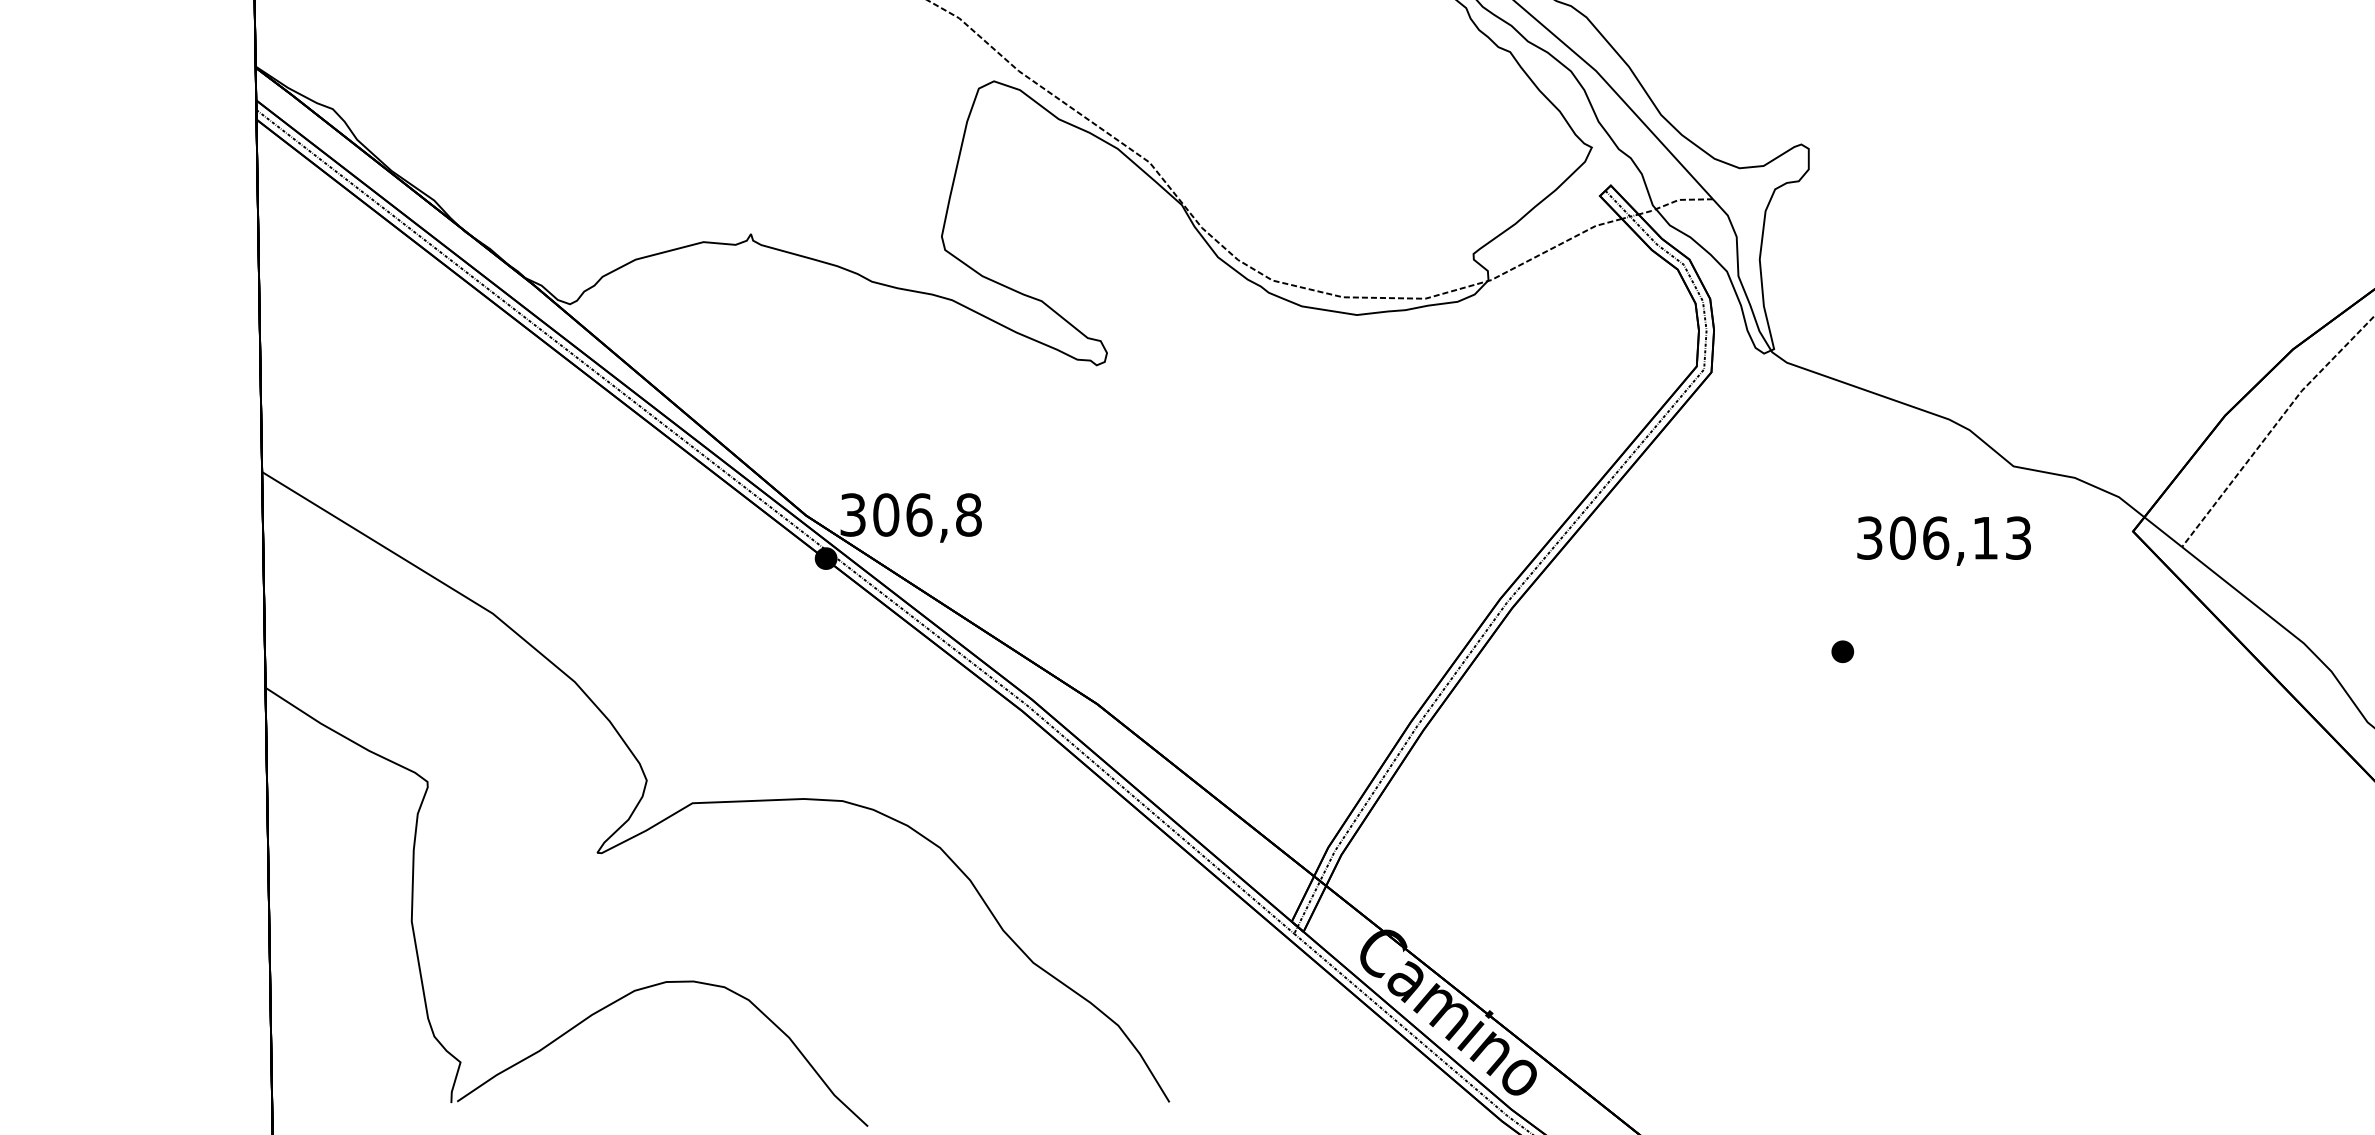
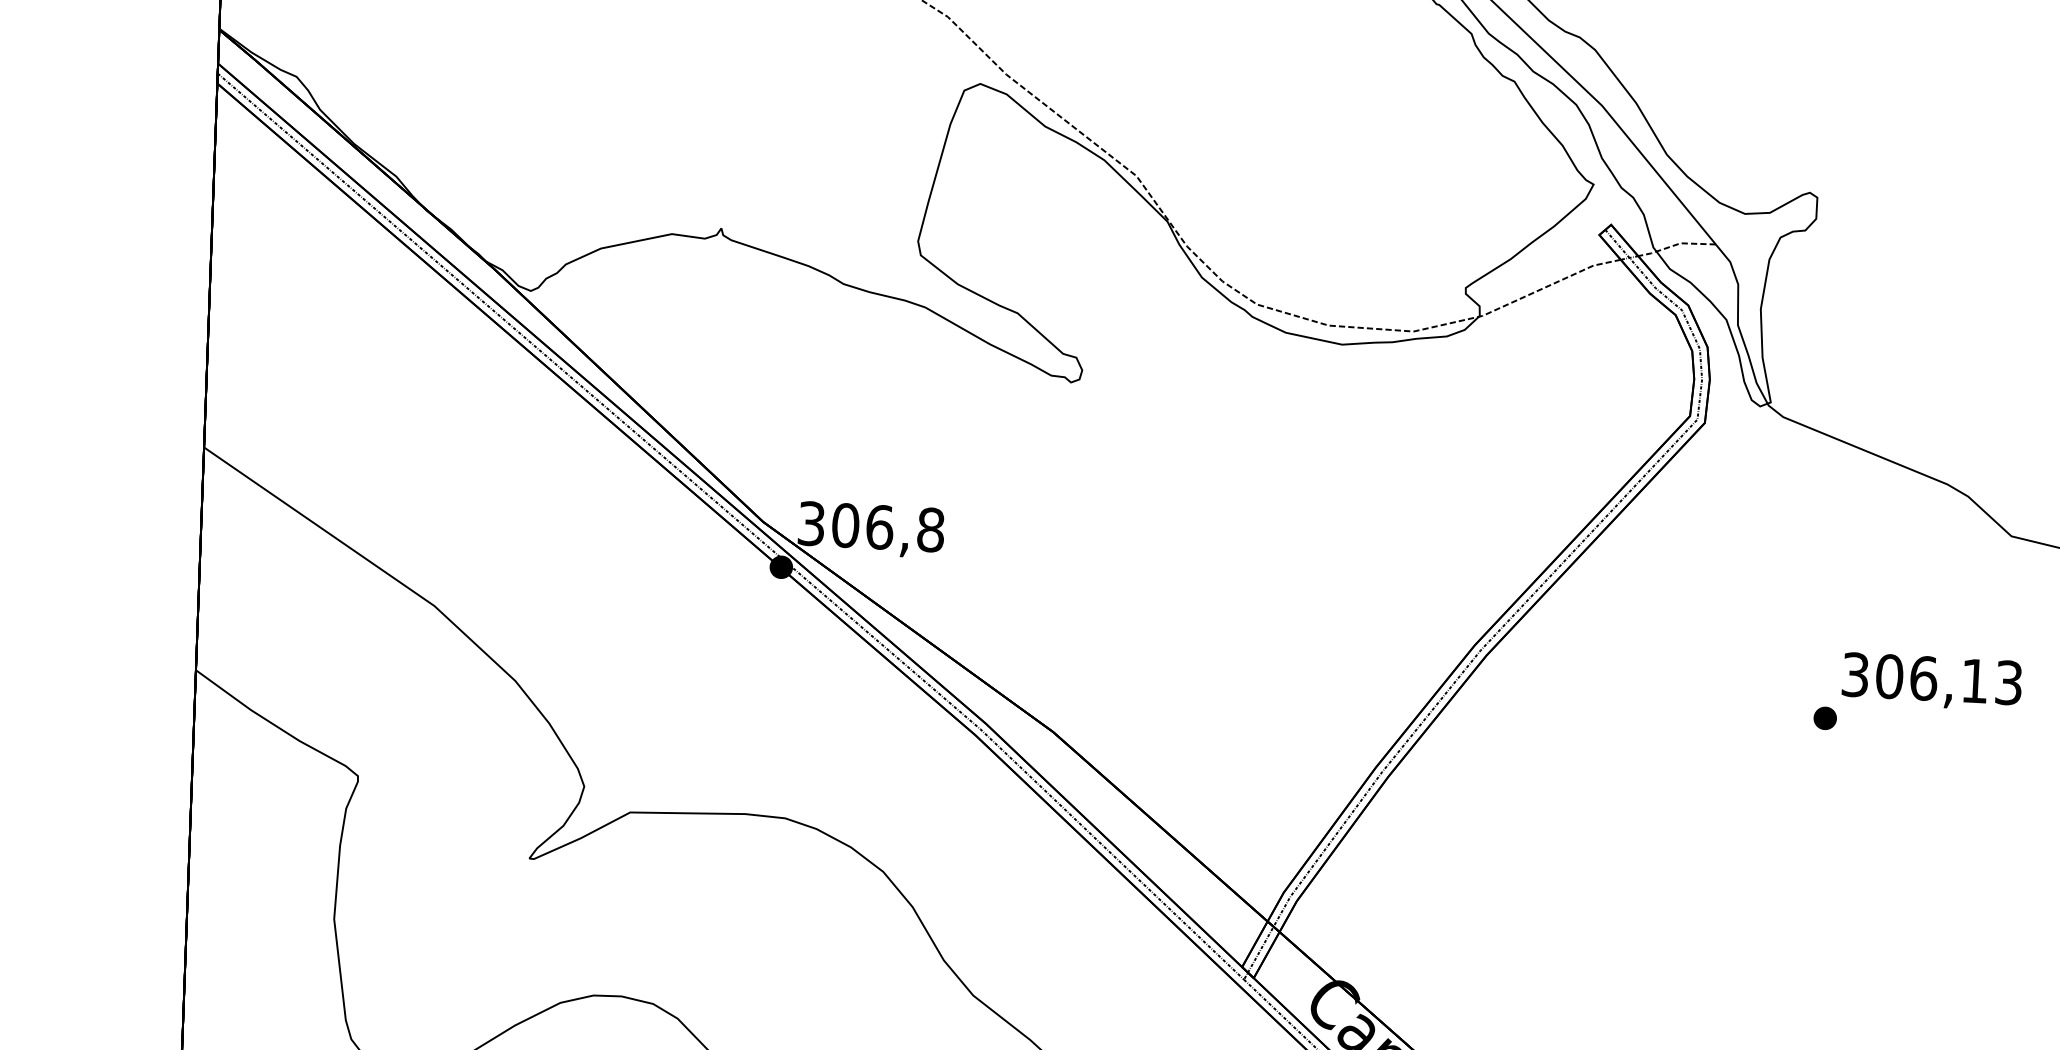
text: (1943, 540) -> (1931, 681), moved

